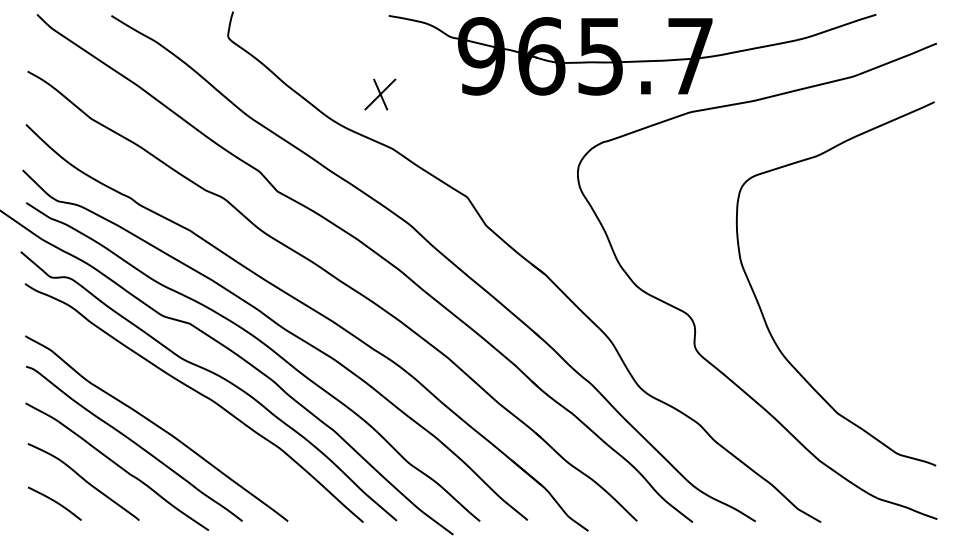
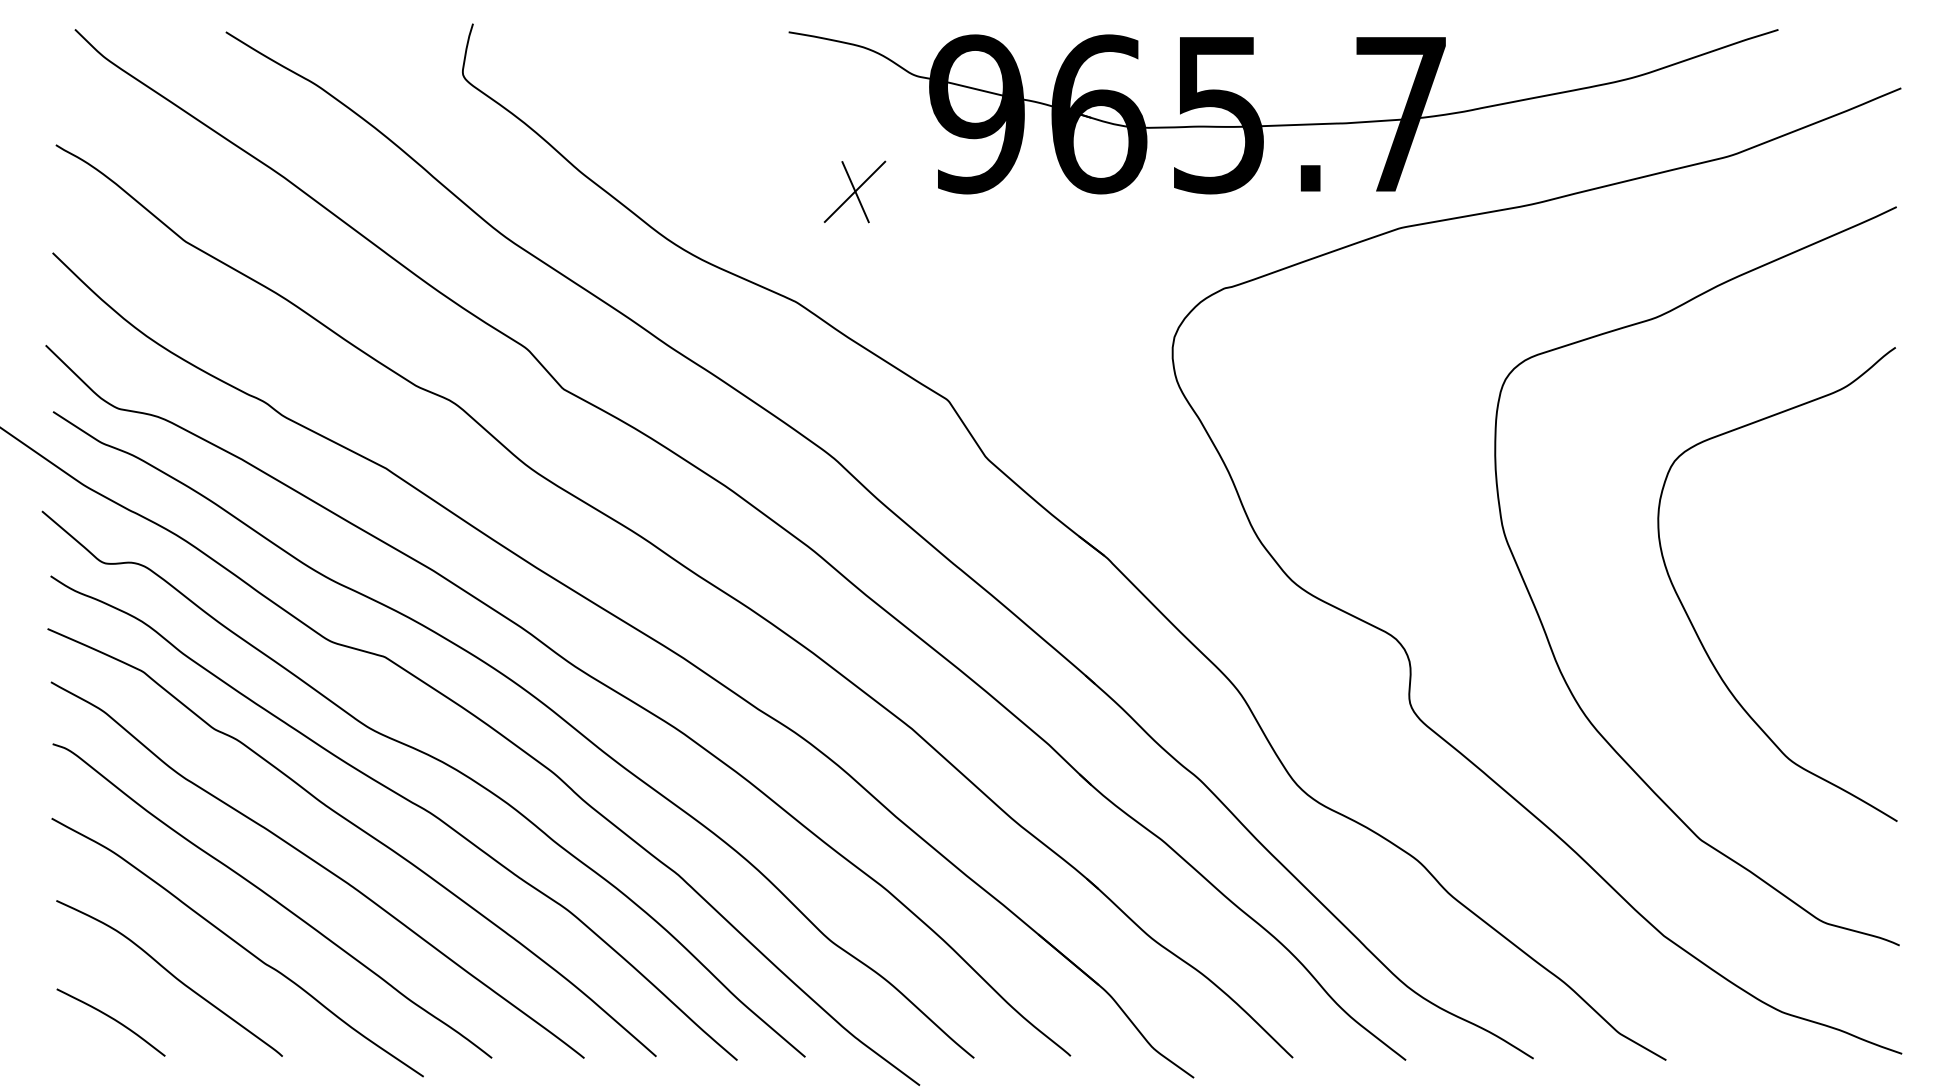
part: (380, 94) -> (855, 191), moved
curve: (835, 308) -> (1695, 626), added
curve: (177, 409) -> (360, 831), added

